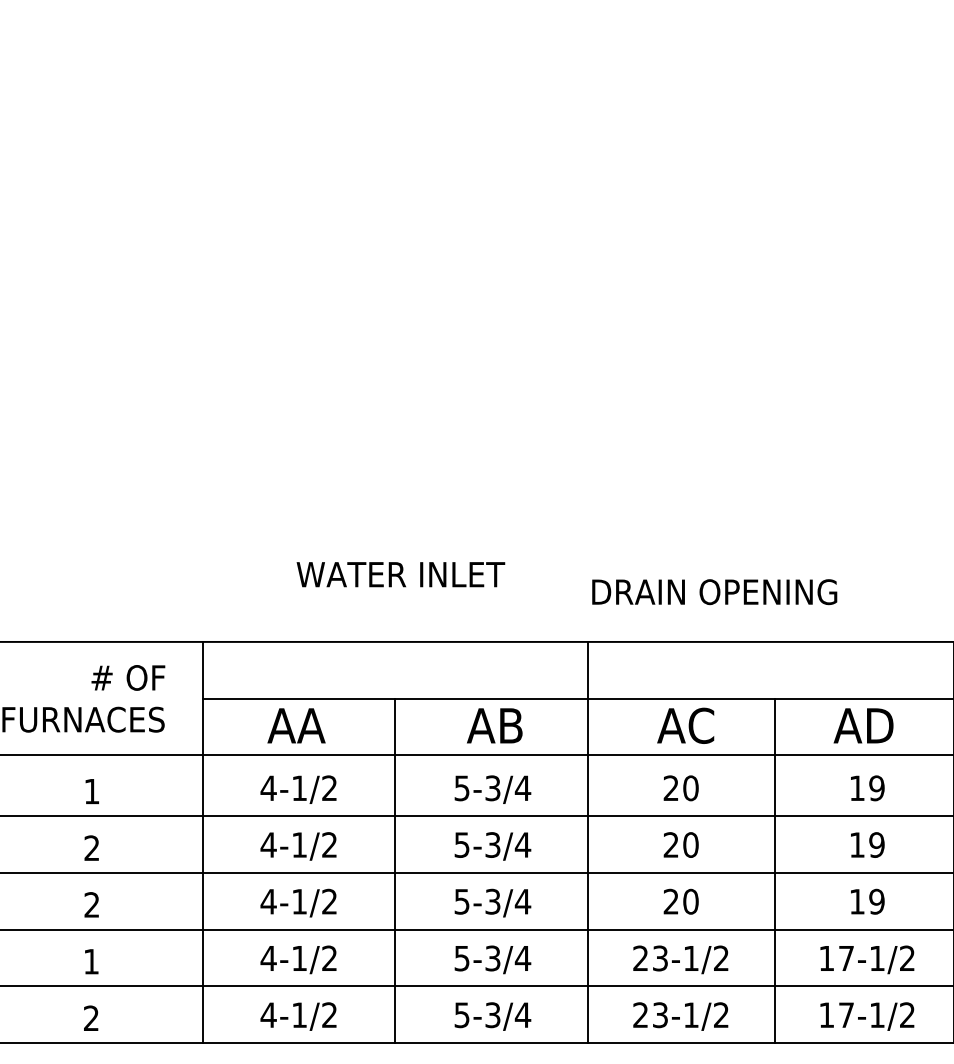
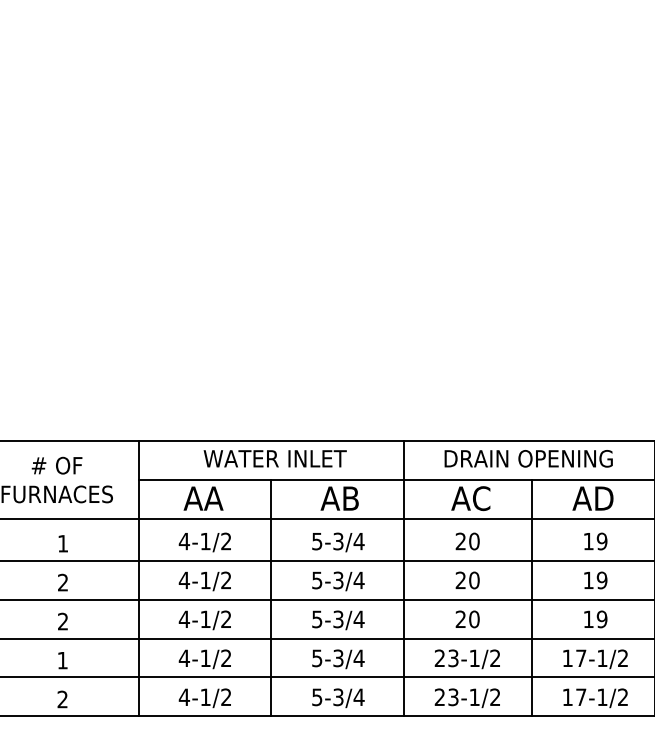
text: (399, 574) -> (274, 458), moved
text: (714, 591) -> (528, 458), moved
text: (127, 677) -> (56, 465), moved

